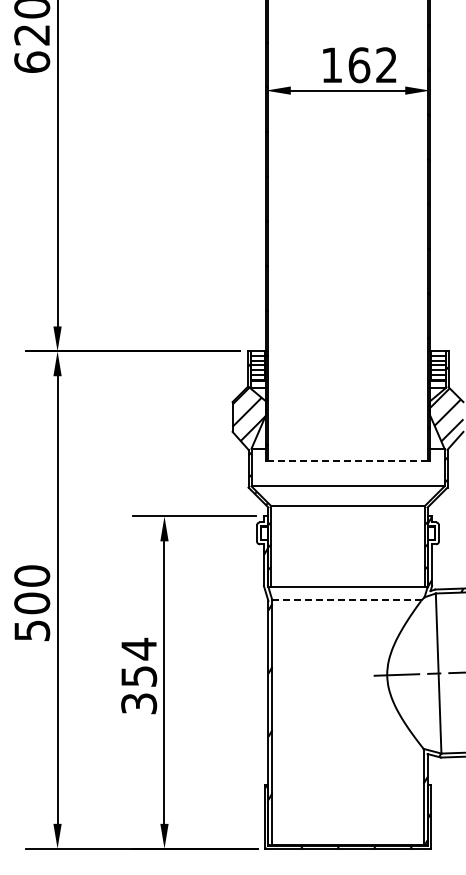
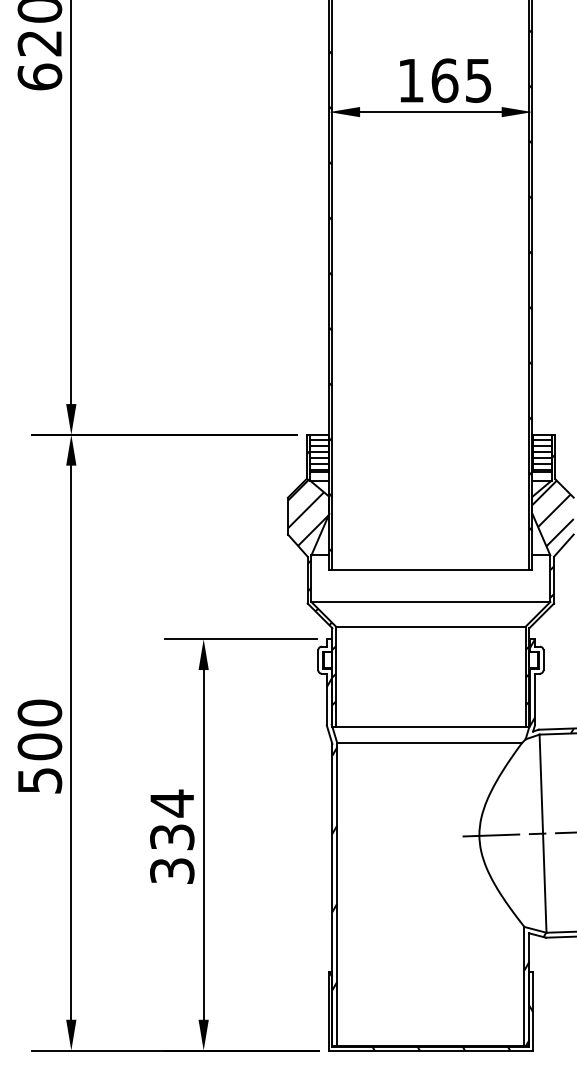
text: (386, 65) -> (478, 81), 162 -> 165
line: (348, 460) -> (431, 569), dashed -> solid
line: (346, 600) -> (429, 743), dashed -> solid
text: (138, 676) -> (171, 837), 354 -> 334

